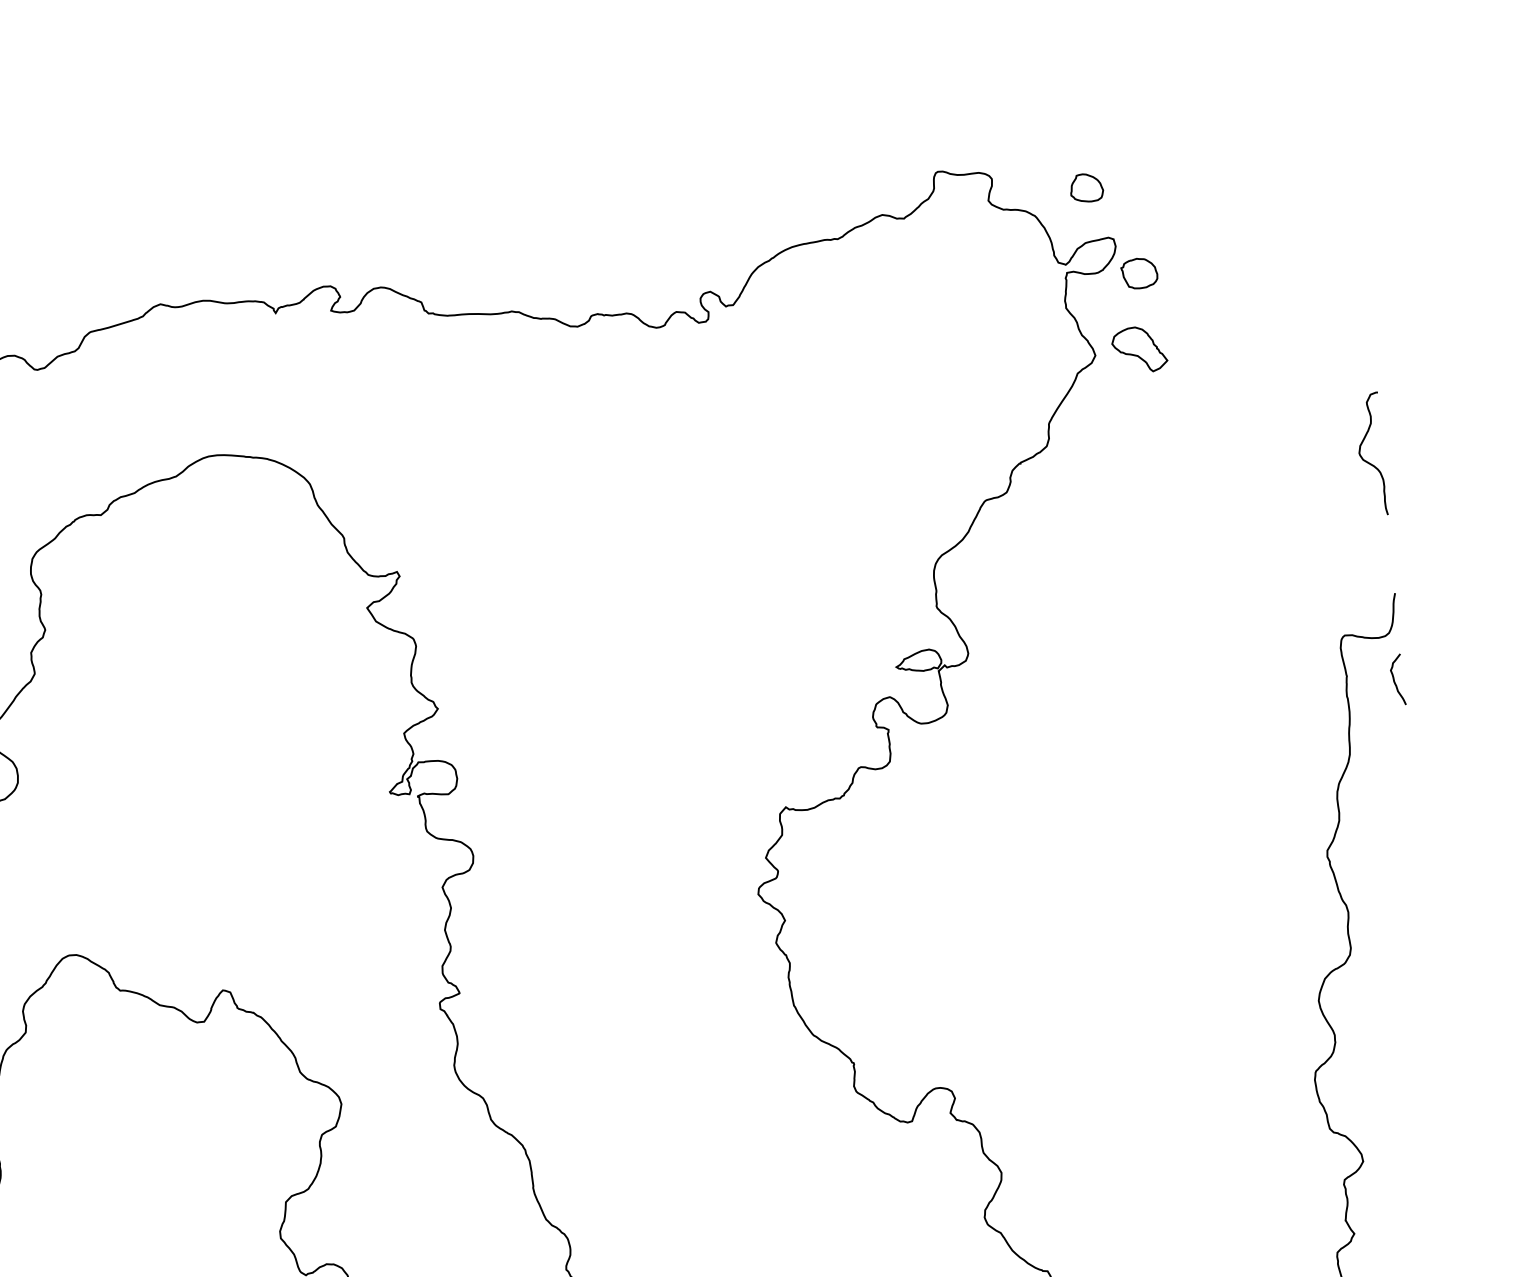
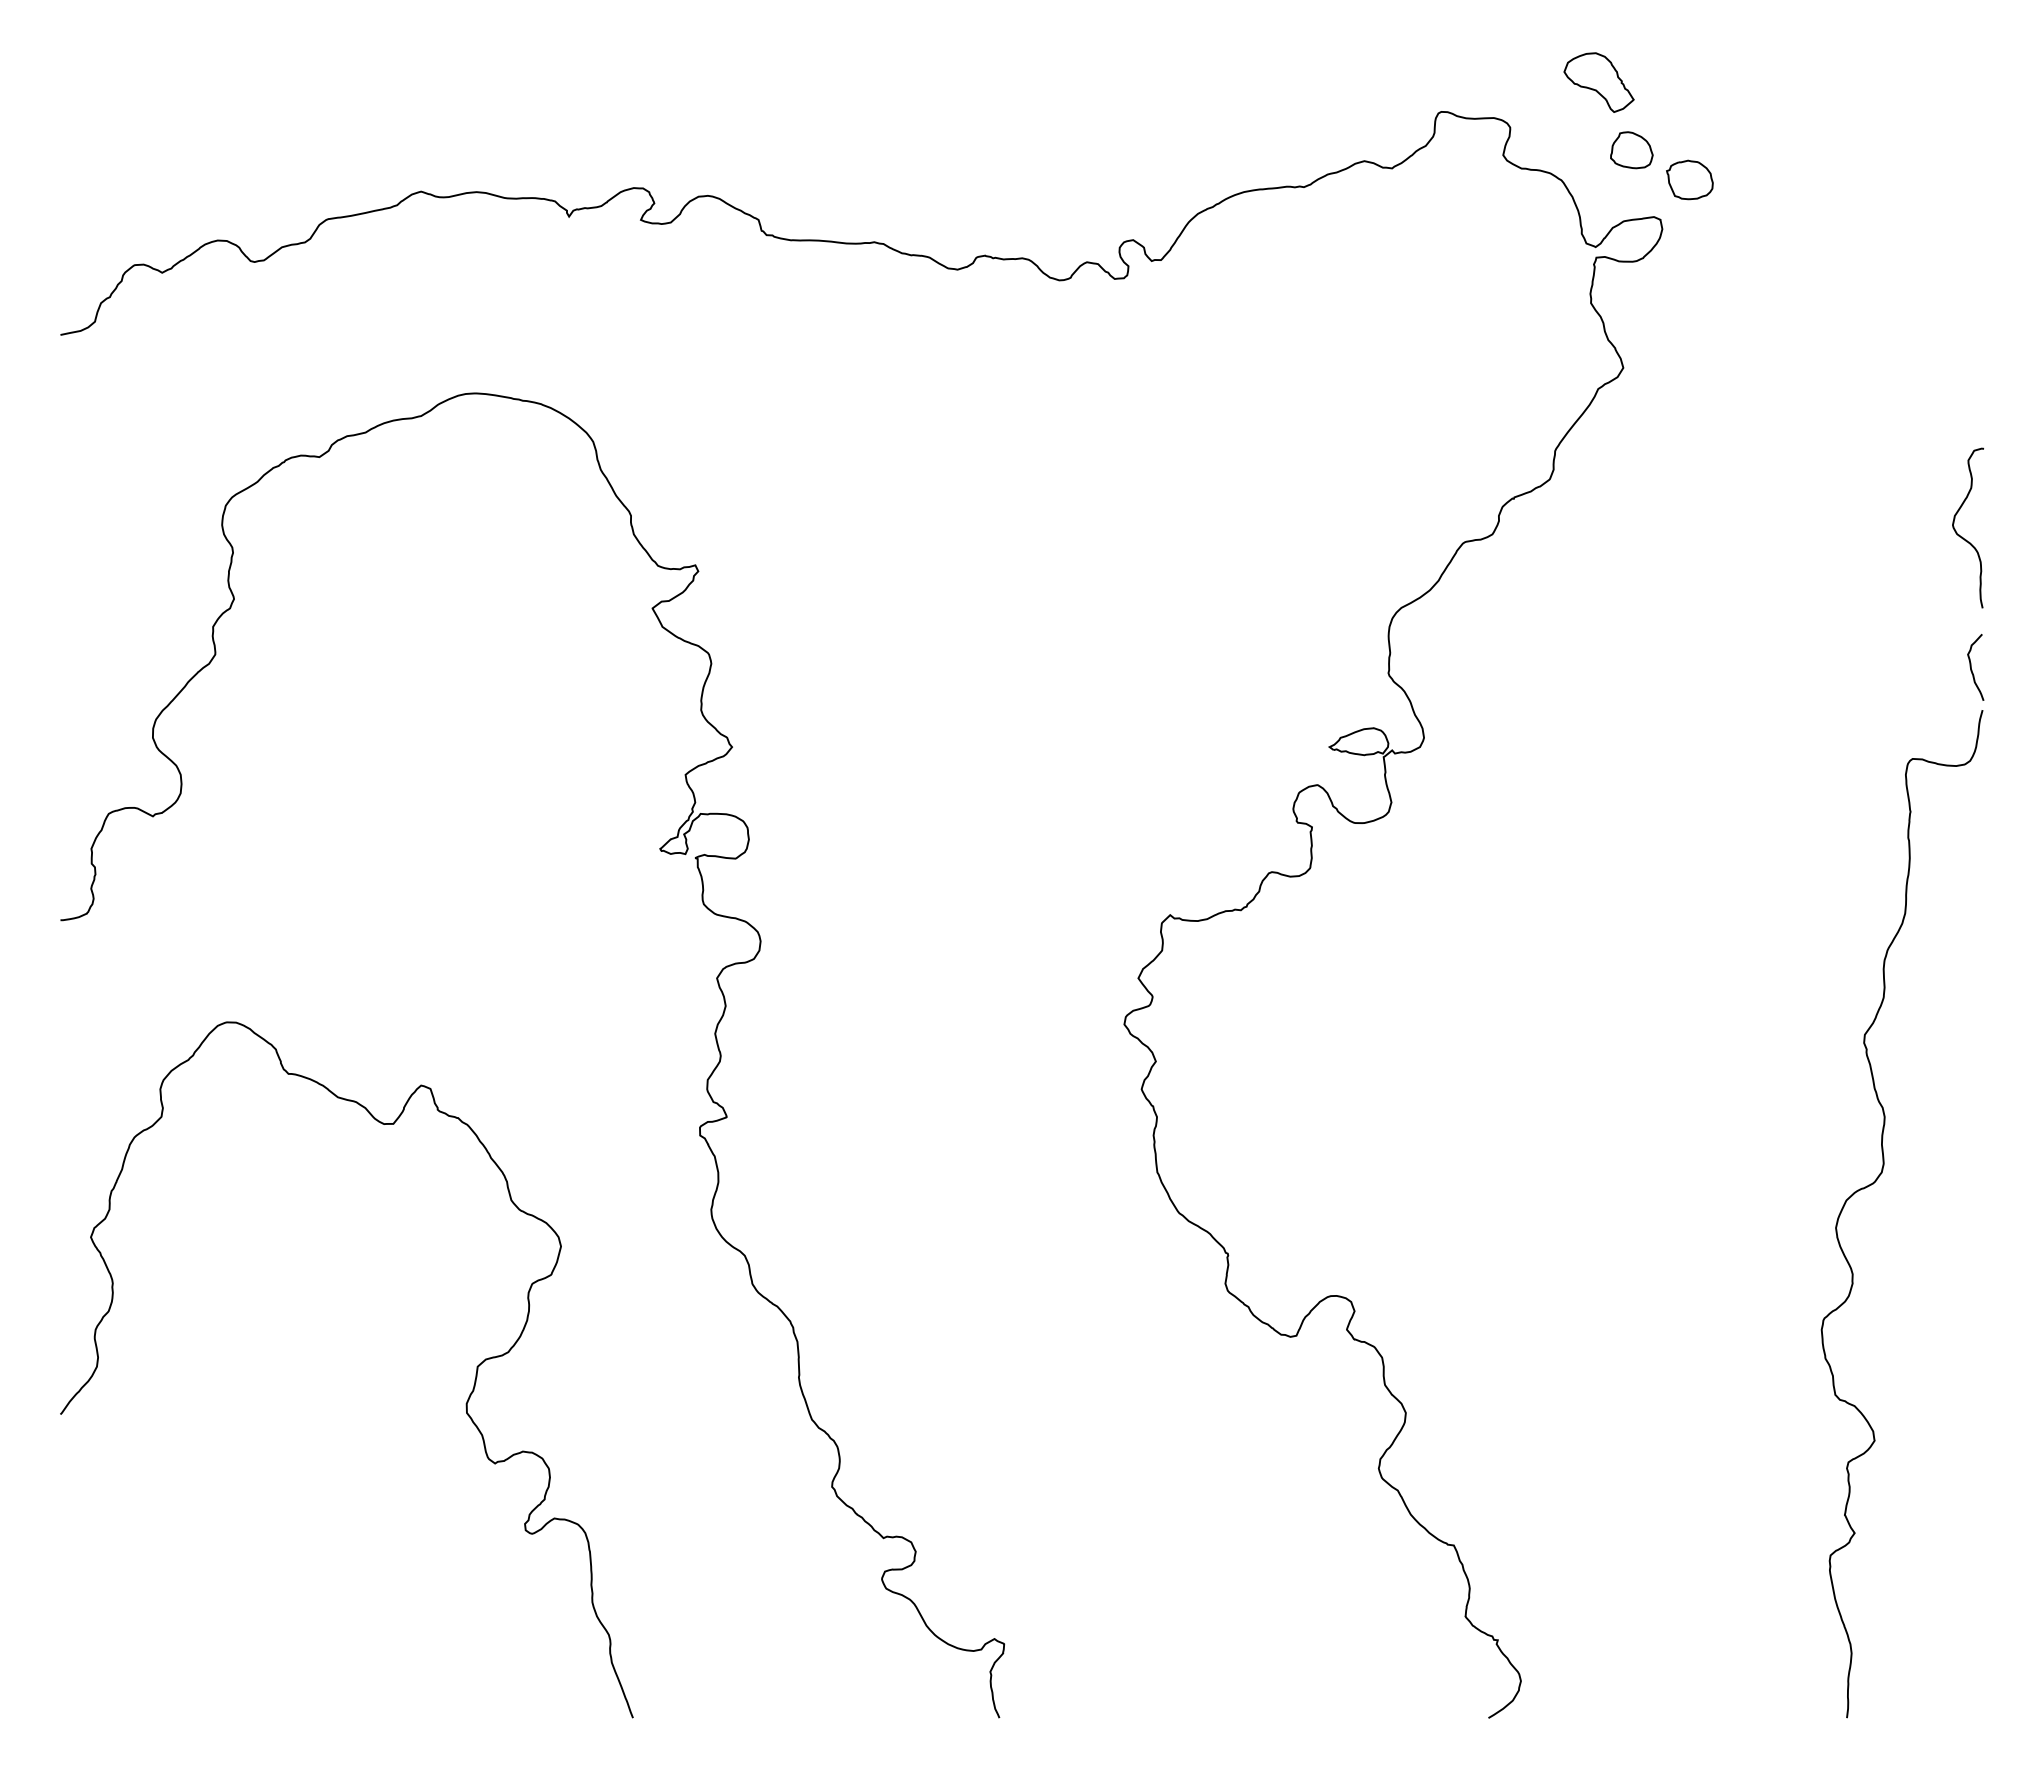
part: (1139, 273) -> (1689, 179), moved
part: (1139, 349) -> (1598, 82), moved
curve: (1395, 681) -> (1972, 669), moved

